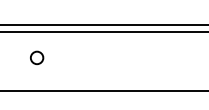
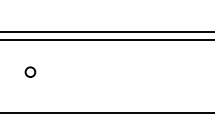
circle: (36, 57) -> (29, 71), size x0.62

